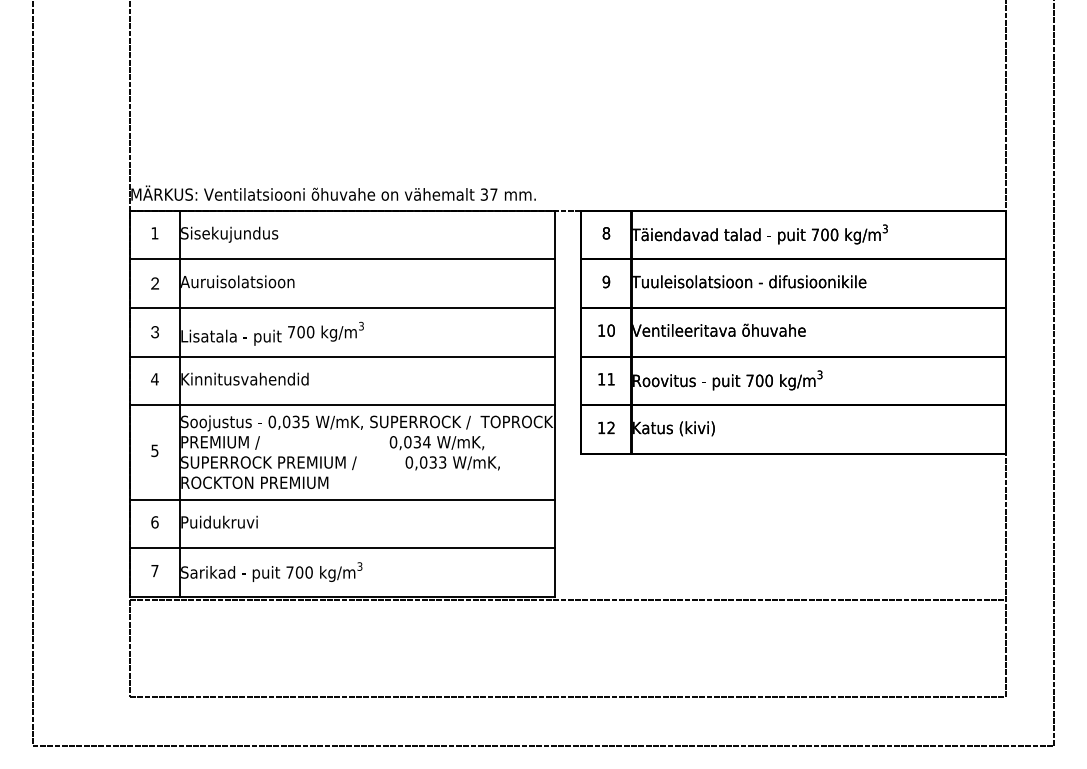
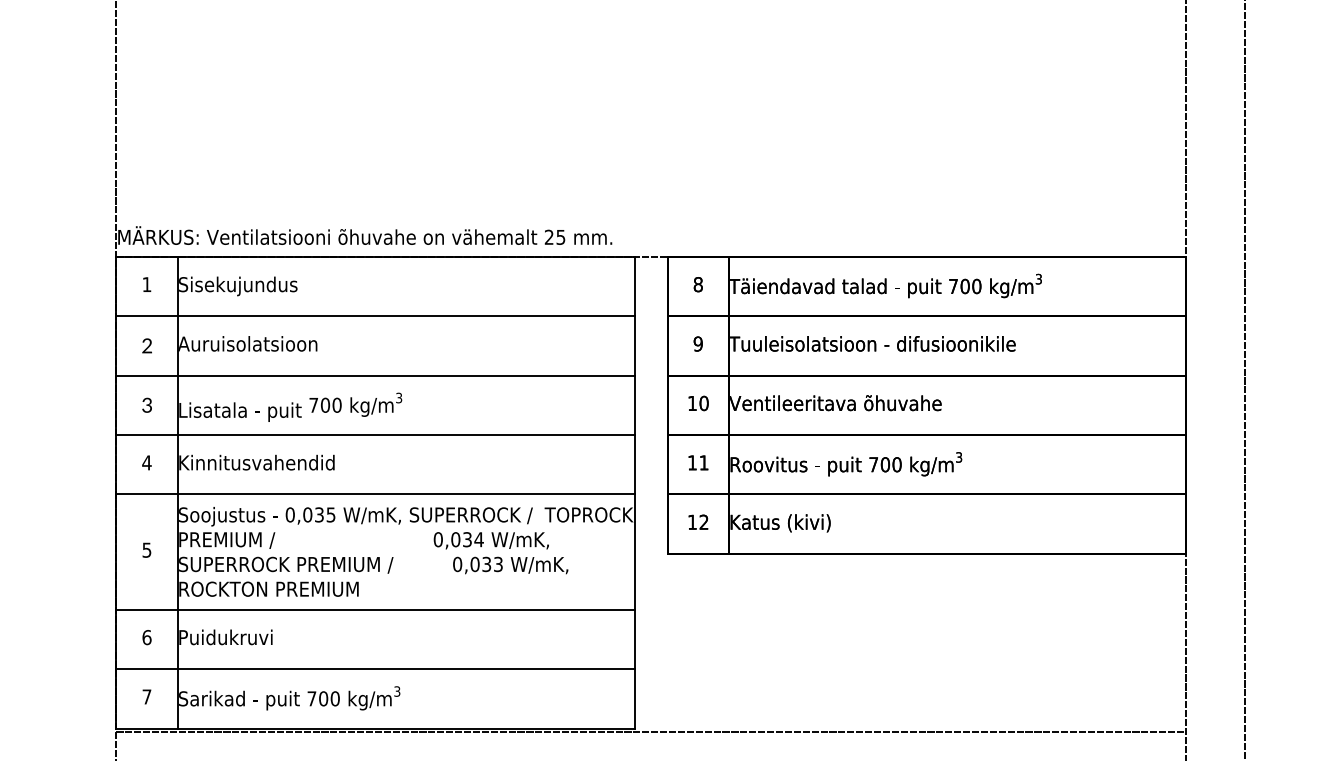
text: (488, 194) -> (554, 237), 37 -> 25

